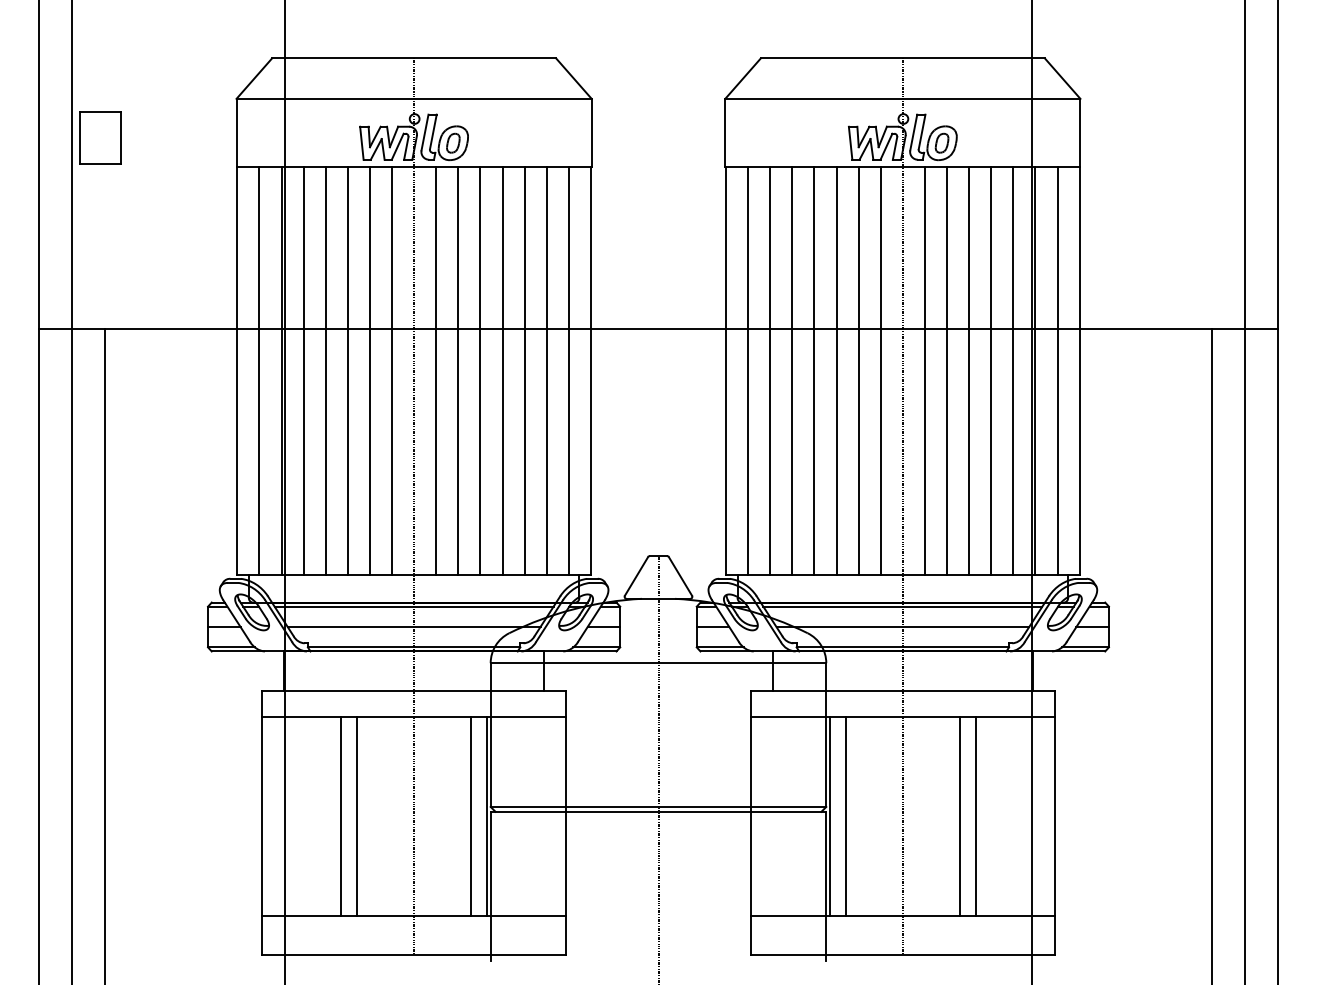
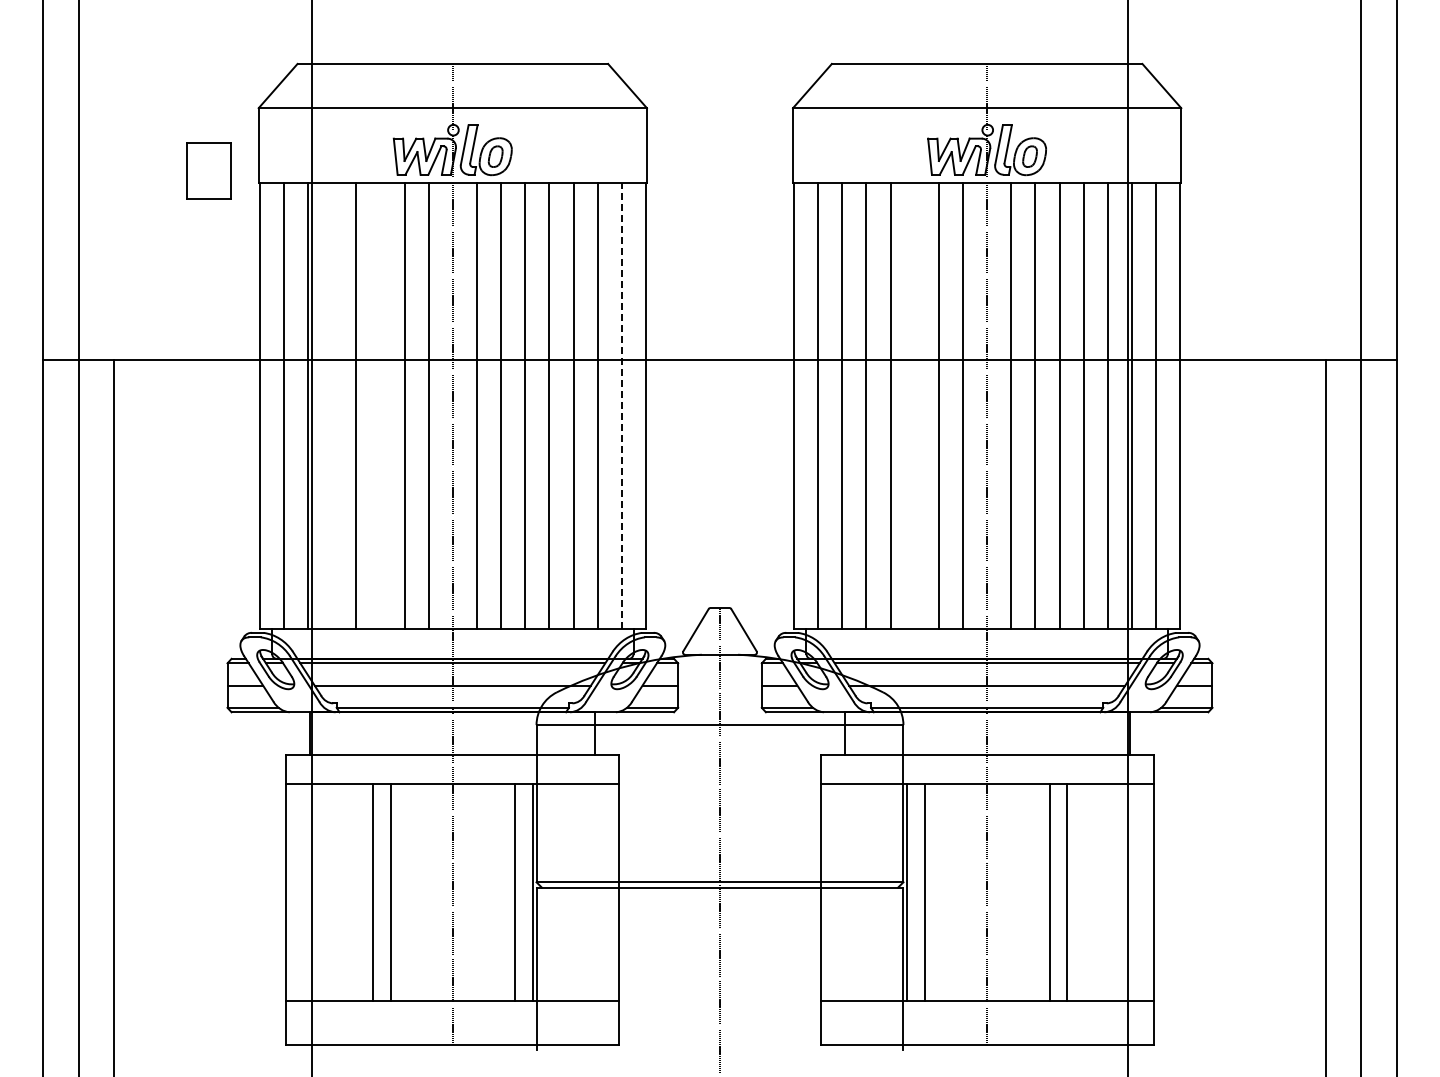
part: (100, 137) -> (208, 170), moved
line: (304, 370) -> (332, 405), removed
line: (347, 370) -> (380, 405), removed
line: (568, 370) -> (621, 405), solid -> dashed
line: (836, 370) -> (914, 405), removed

